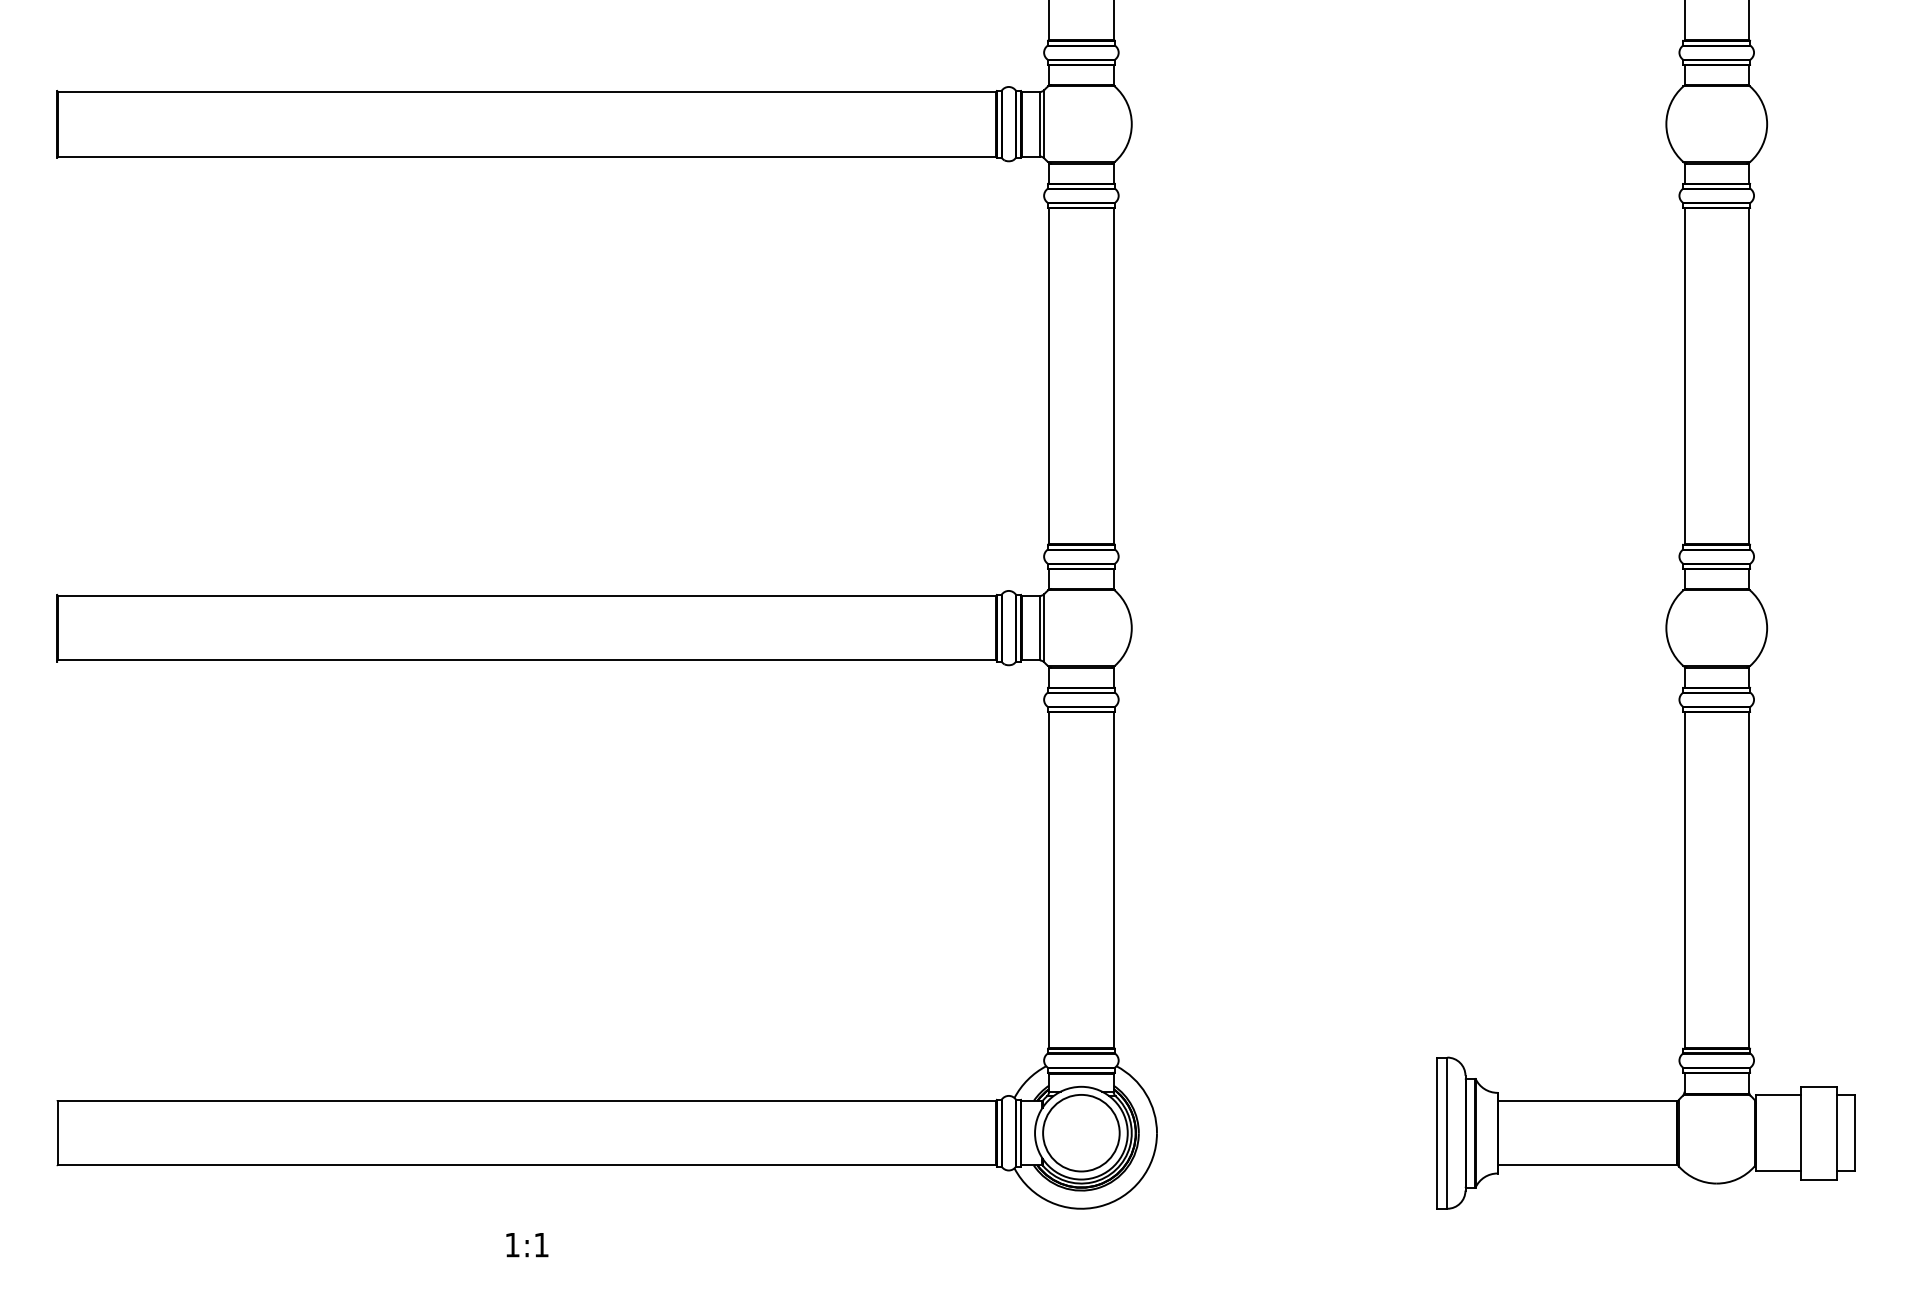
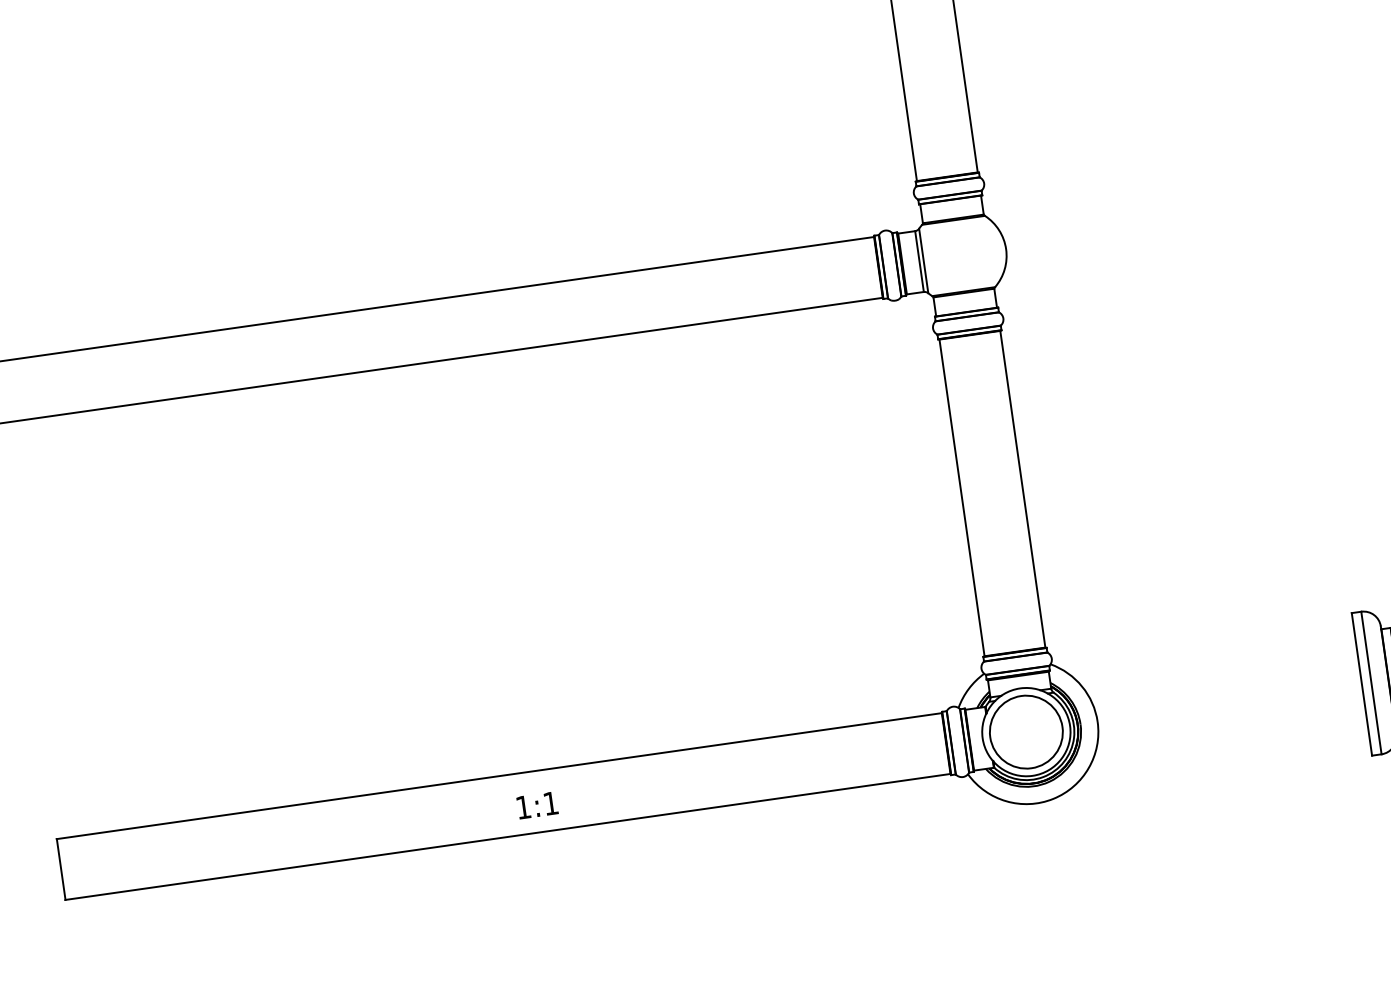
text: (527, 1245) -> (537, 805), moved

